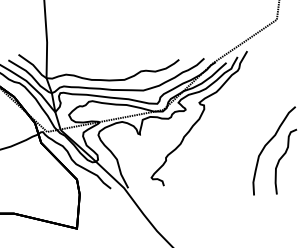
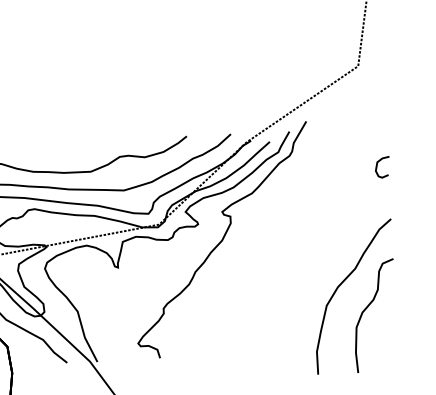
curve: (288, 77) -> (378, 167), added

